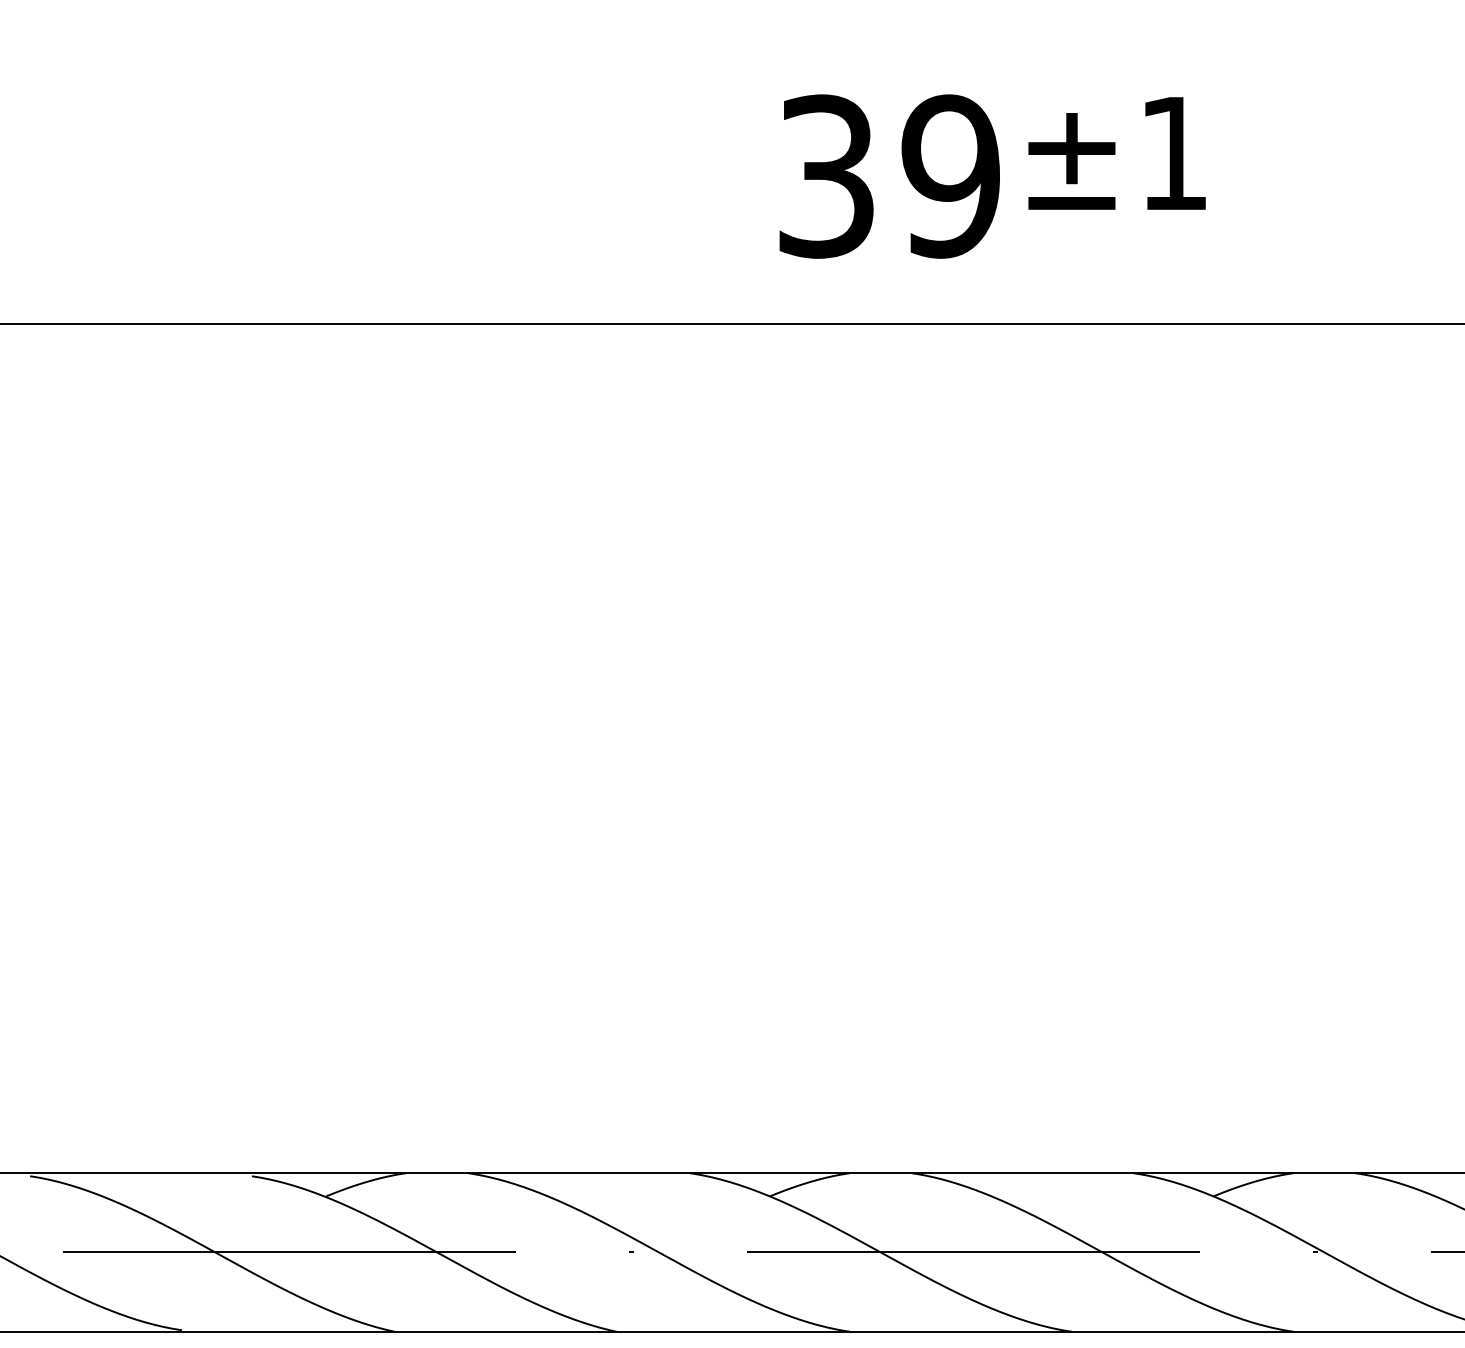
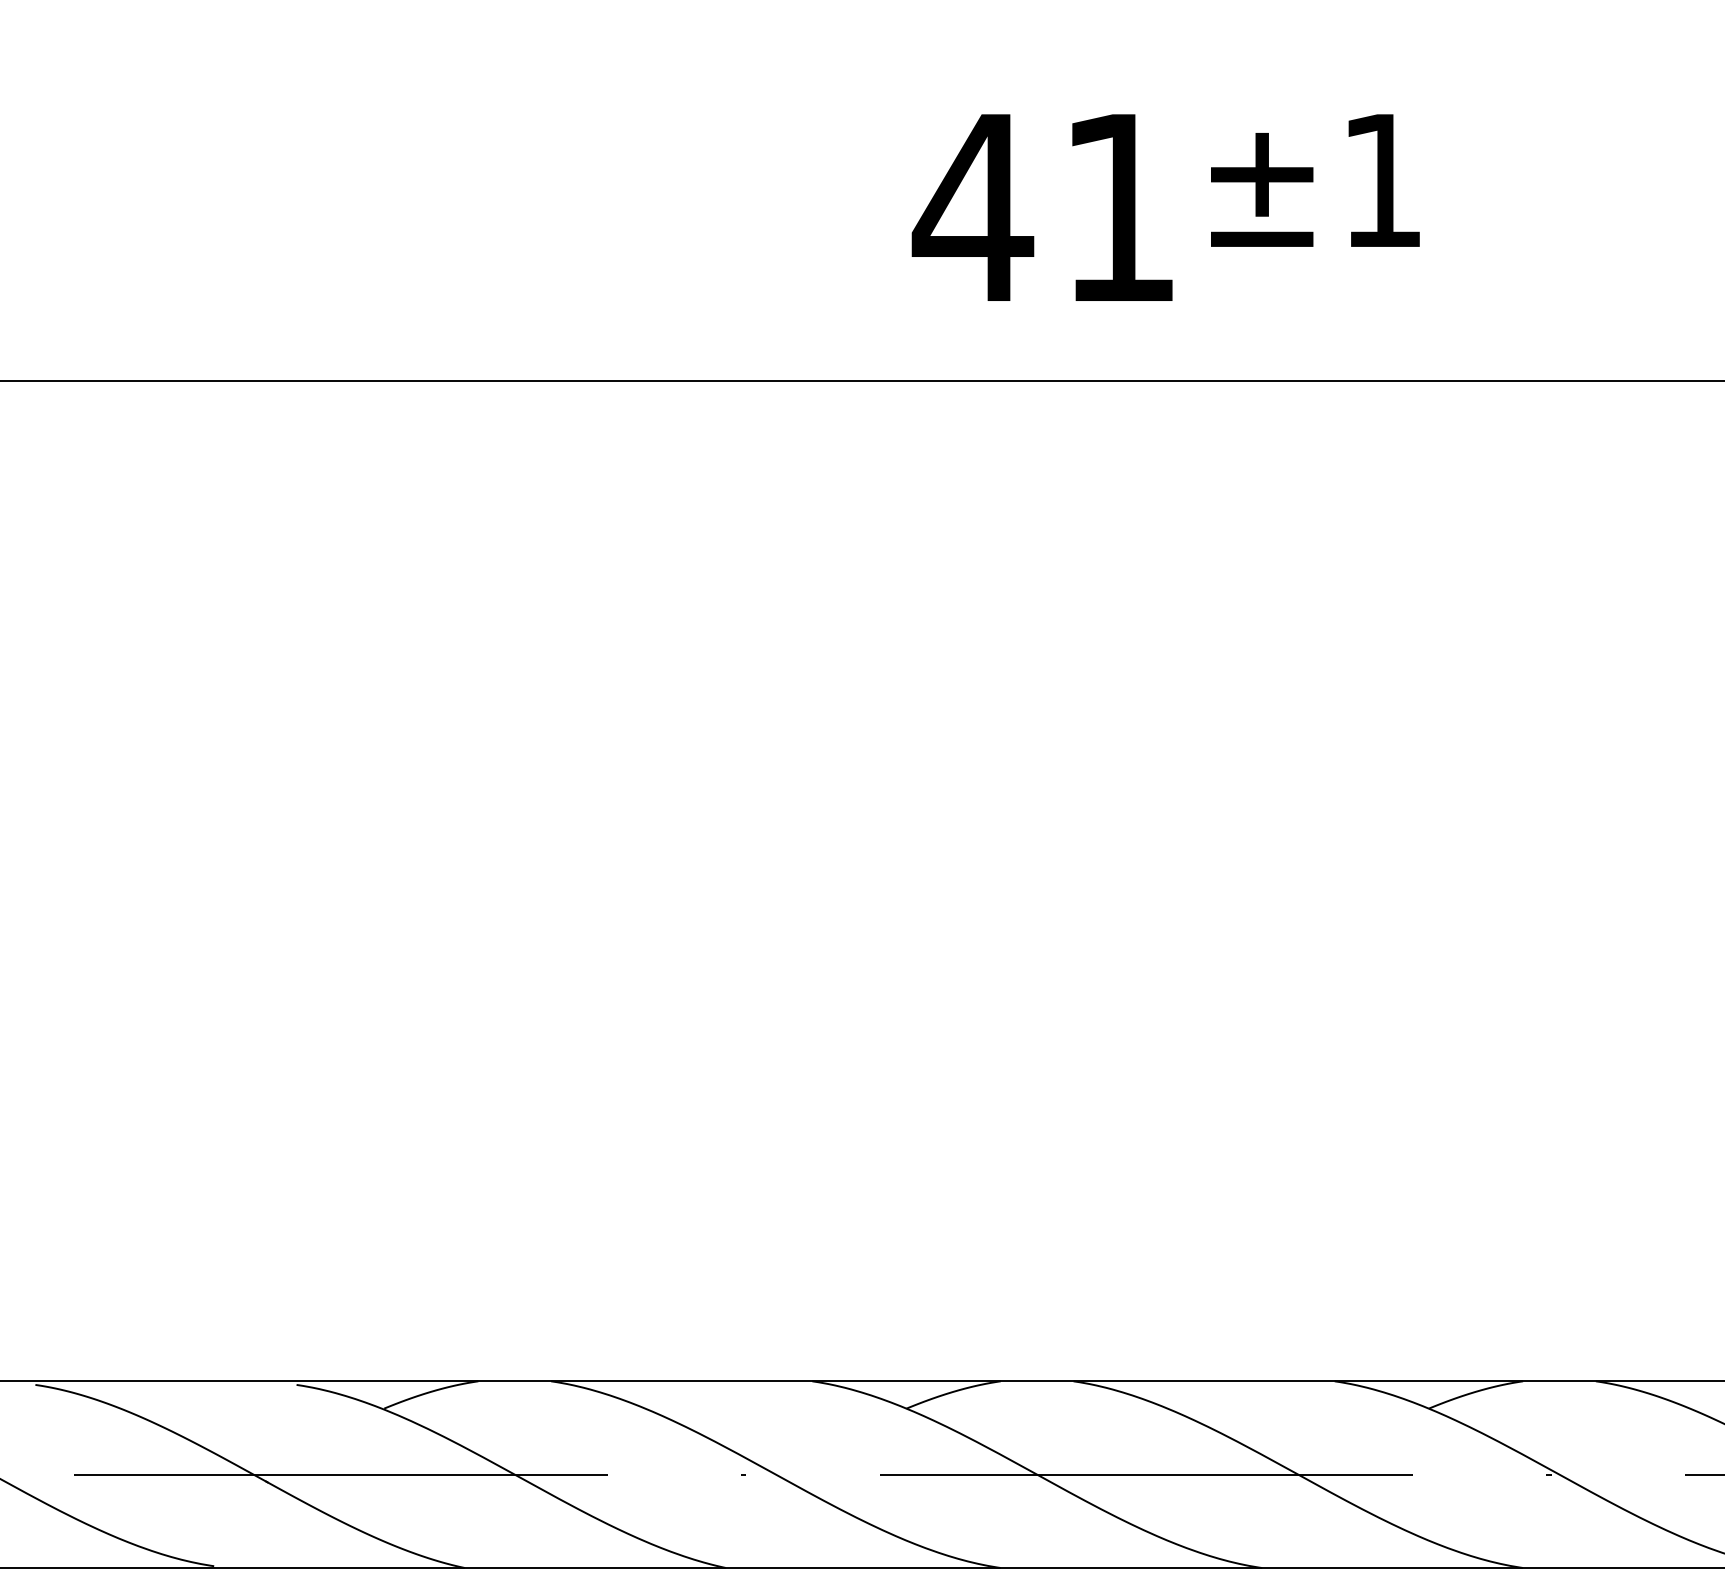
text: (886, 176) -> (1043, 207), 39 -> 41

